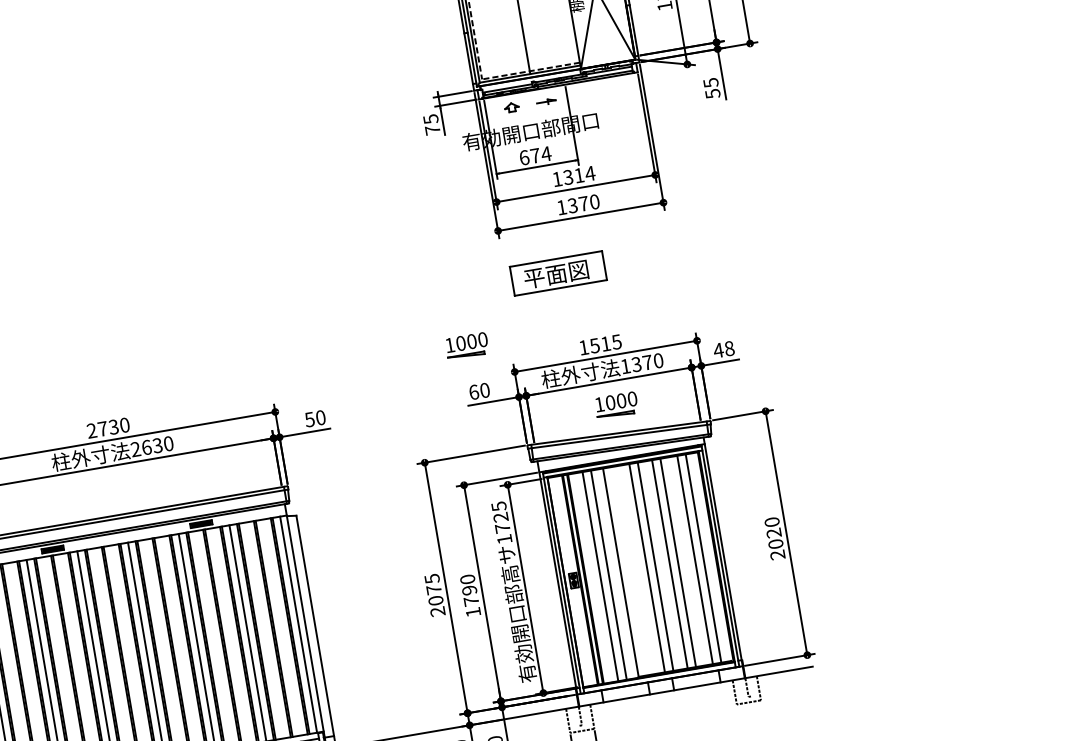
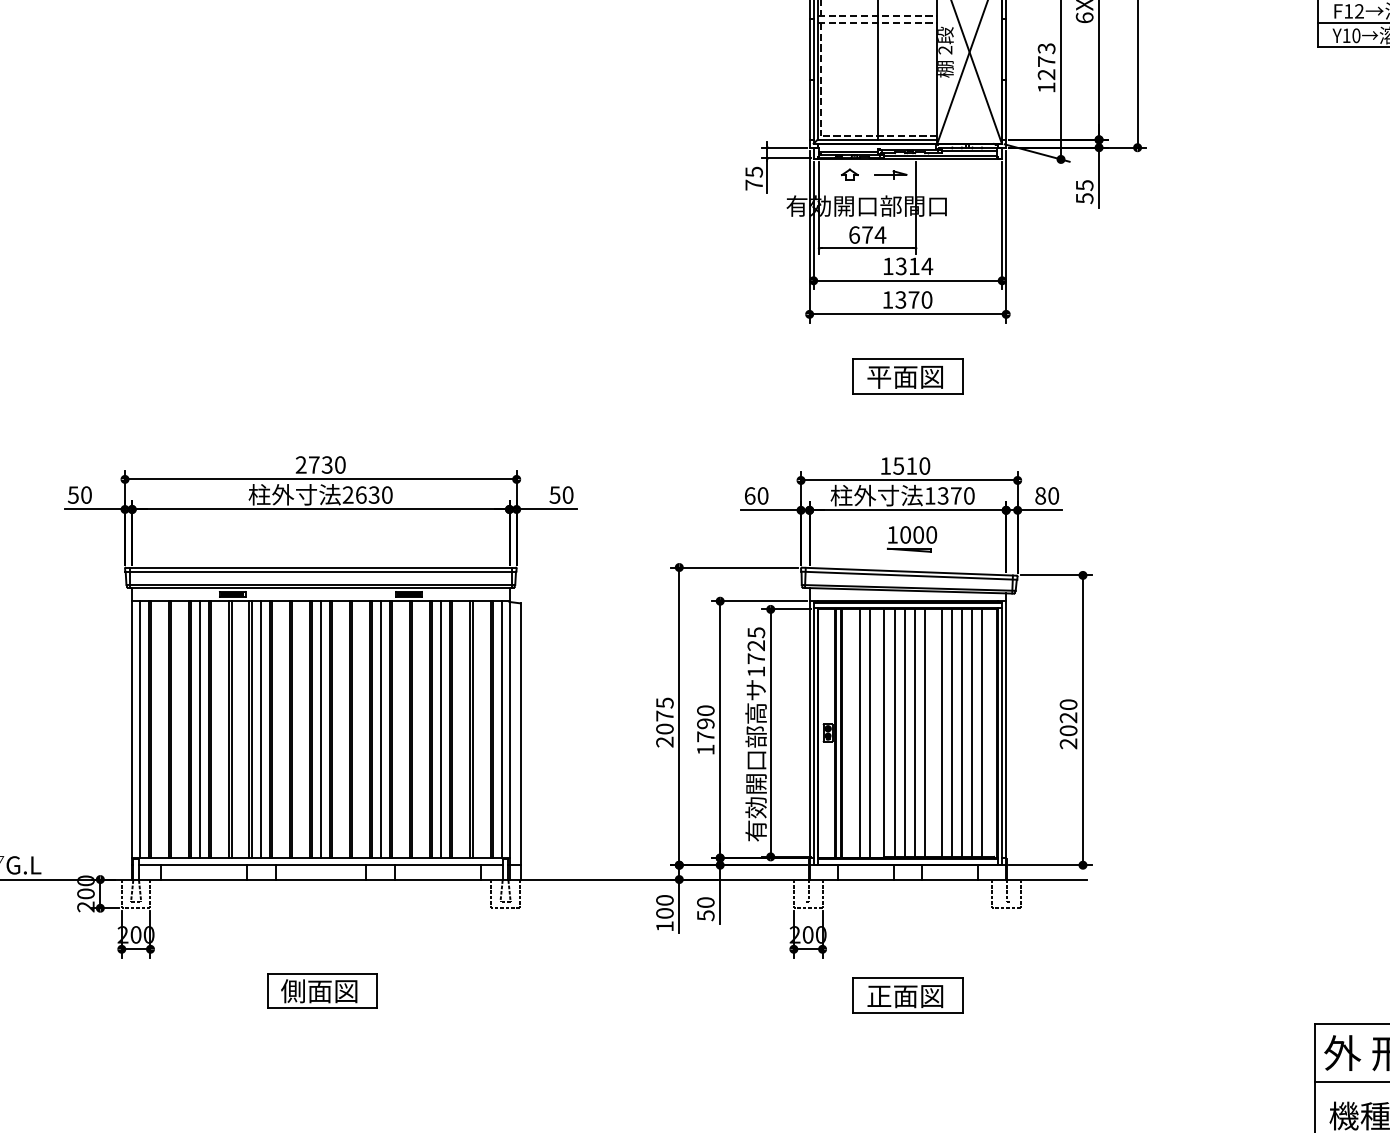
part: (546, 101) -> (890, 174), size x1.43
part: (558, 273) -> (907, 376), moved
text: (616, 341) -> (924, 465), 1515 -> 1510
part: (467, 346) -> (751, 441), removed
text: (723, 349) -> (1046, 495), 48 -> 80
line: (686, 560) -> (962, 732), added
line: (638, 569) -> (905, 732), added
line: (630, 570) -> (895, 732), added

